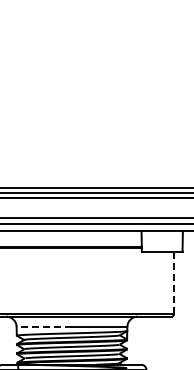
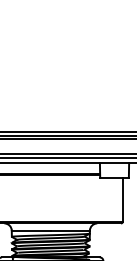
line: (174, 282) -> (123, 199), dashed -> solid
line: (44, 326) -> (31, 230), dashed -> solid

